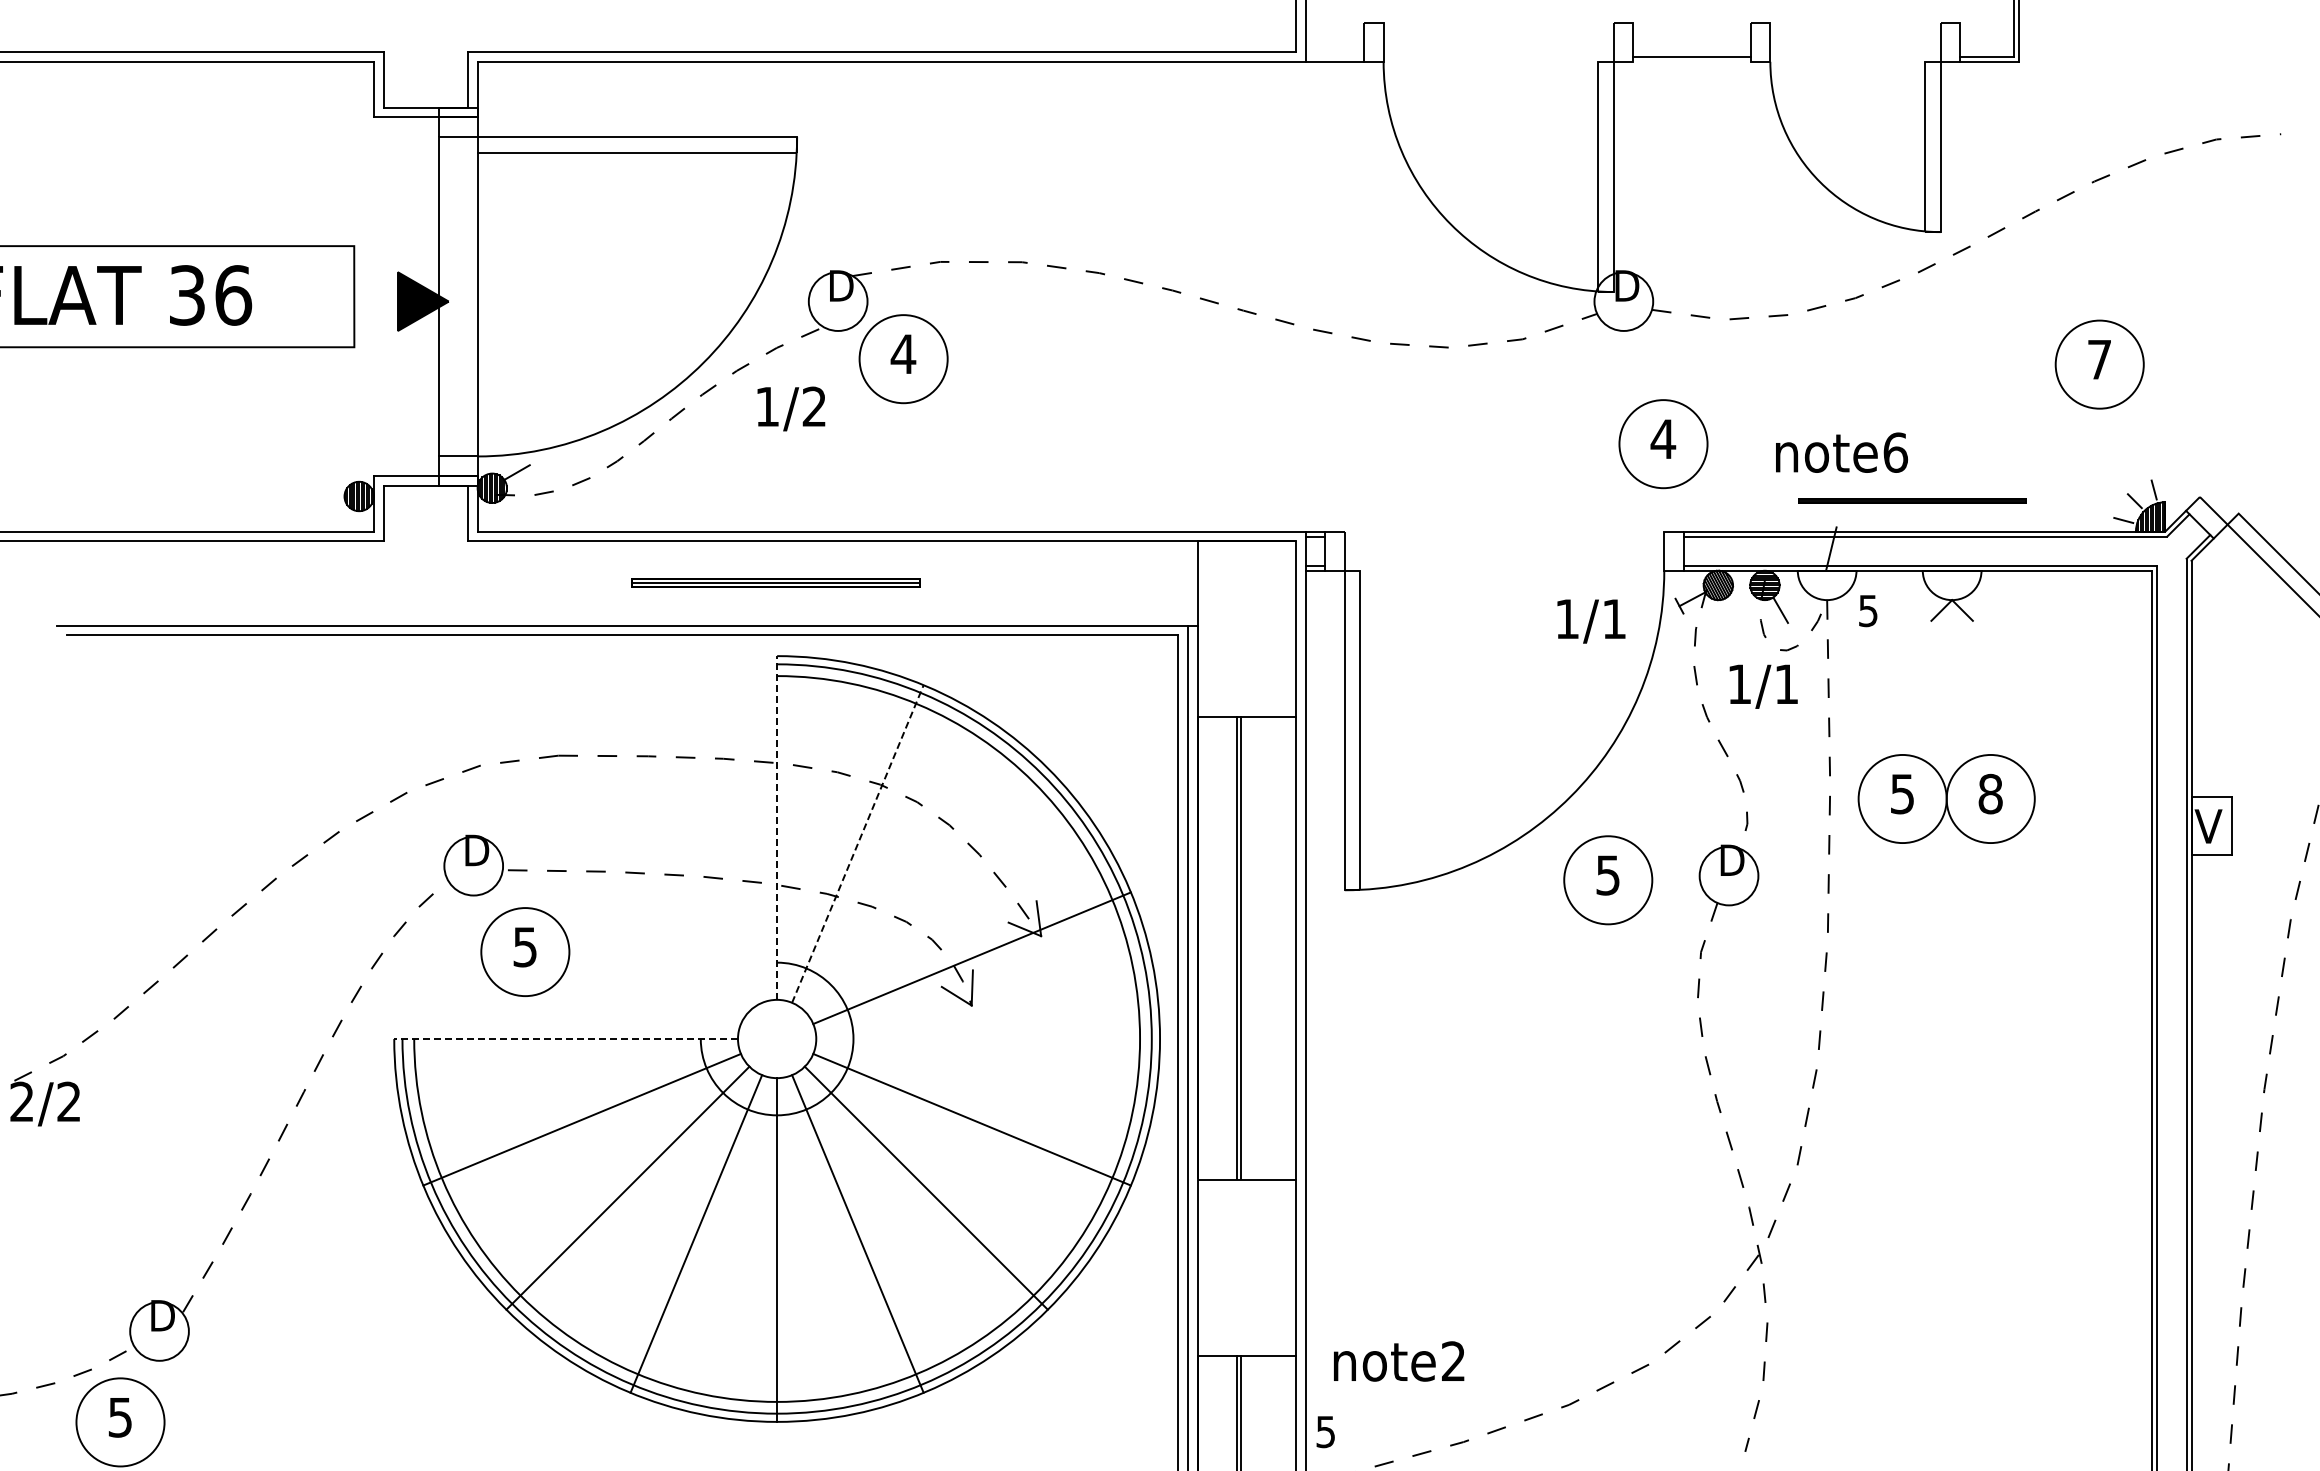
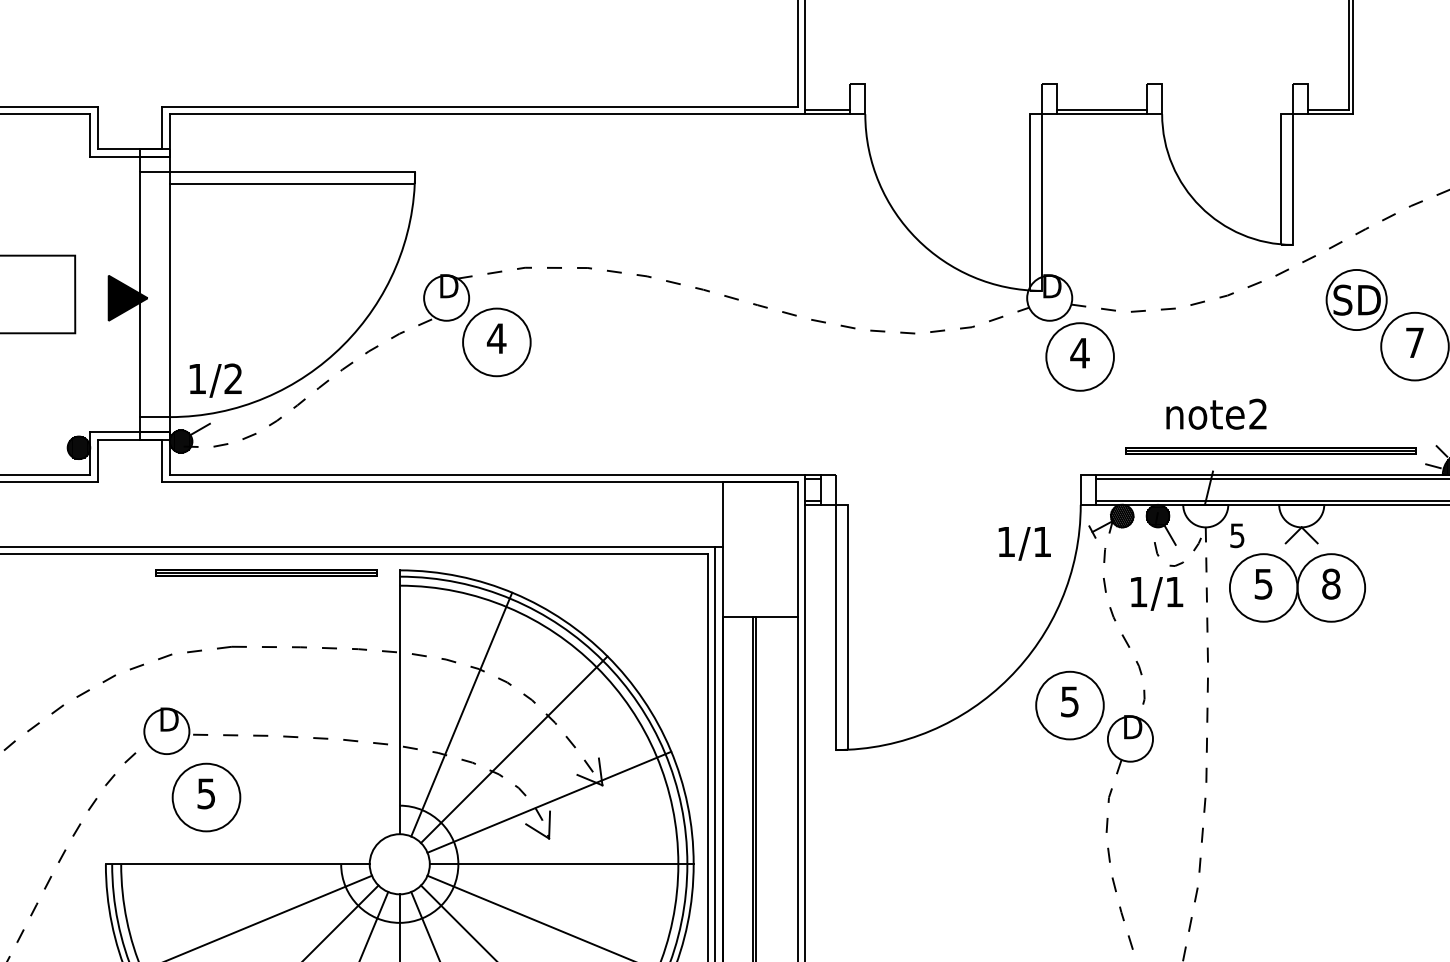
line: (1334, 56) -> (827, 110), added
line: (1691, 61) -> (1101, 113), added
part: (2023, 303) -> (1356, 299), added
text: (791, 408) -> (215, 380), moved
part: (1663, 444) -> (1080, 357), moved
text: (1895, 452) -> (1258, 414), note6 -> note2
part: (1912, 500) -> (1271, 450), size x1.67
part: (775, 582) -> (265, 572), moved
part: (1946, 798) -> (1297, 587), moved
line: (777, 827) -> (400, 701), dashed -> solid
line: (857, 844) -> (461, 714), dashed -> solid
part: (1608, 880) -> (1070, 705), moved
line: (925, 889) -> (513, 749), added
line: (566, 1039) -> (238, 864), dashed -> solid
line: (988, 1039) -> (562, 864), added

